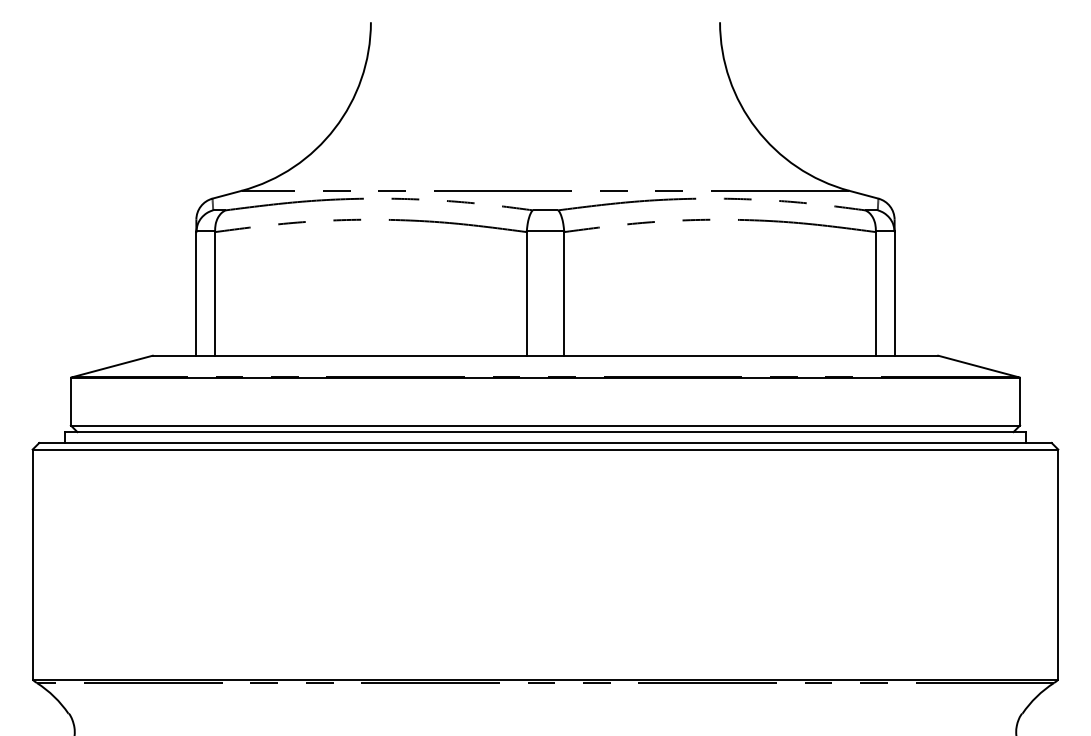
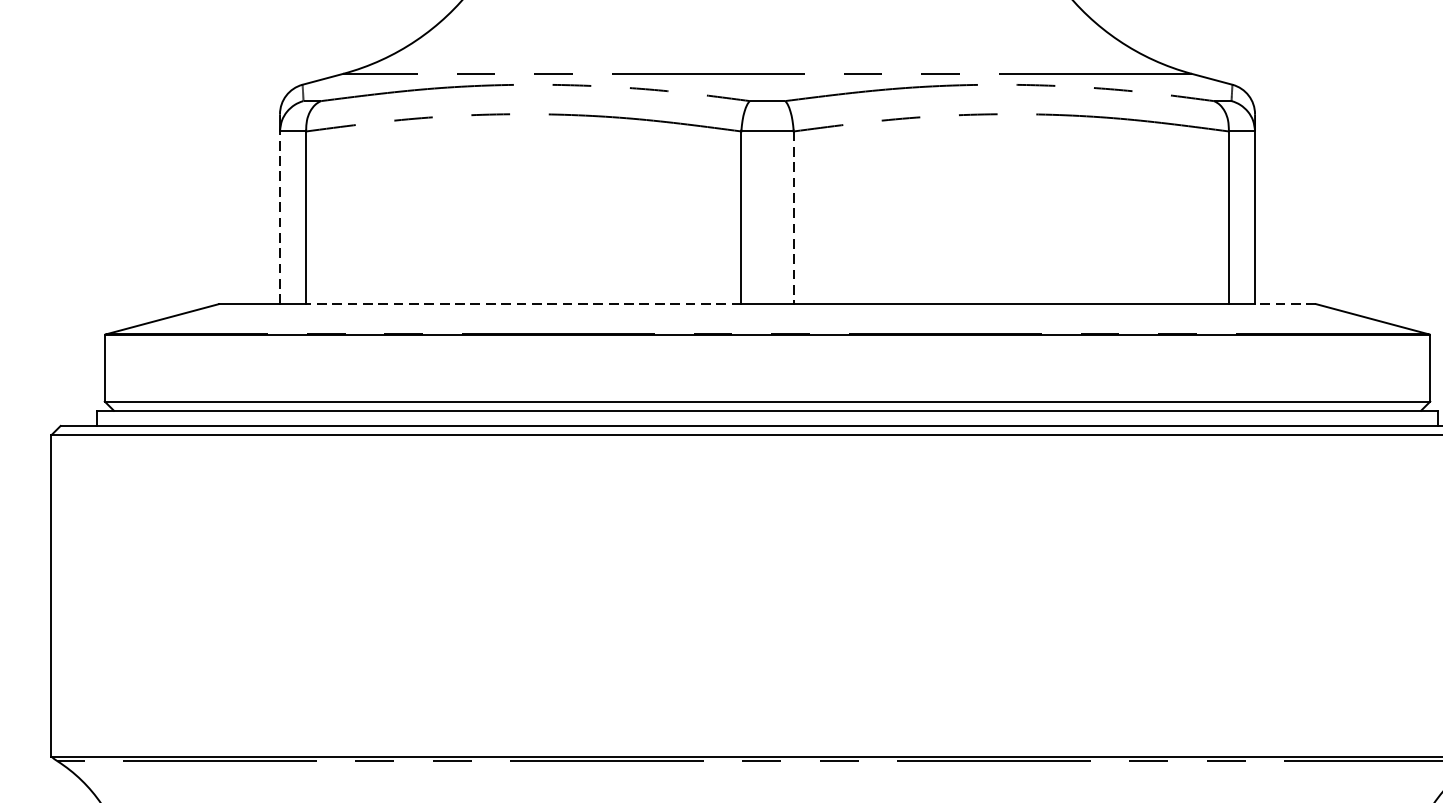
line: (196, 293) -> (280, 217), solid -> dashed
line: (564, 293) -> (794, 217), solid -> dashed
line: (370, 355) -> (523, 303), solid -> dashed
line: (916, 355) -> (1285, 303), solid -> dashed

